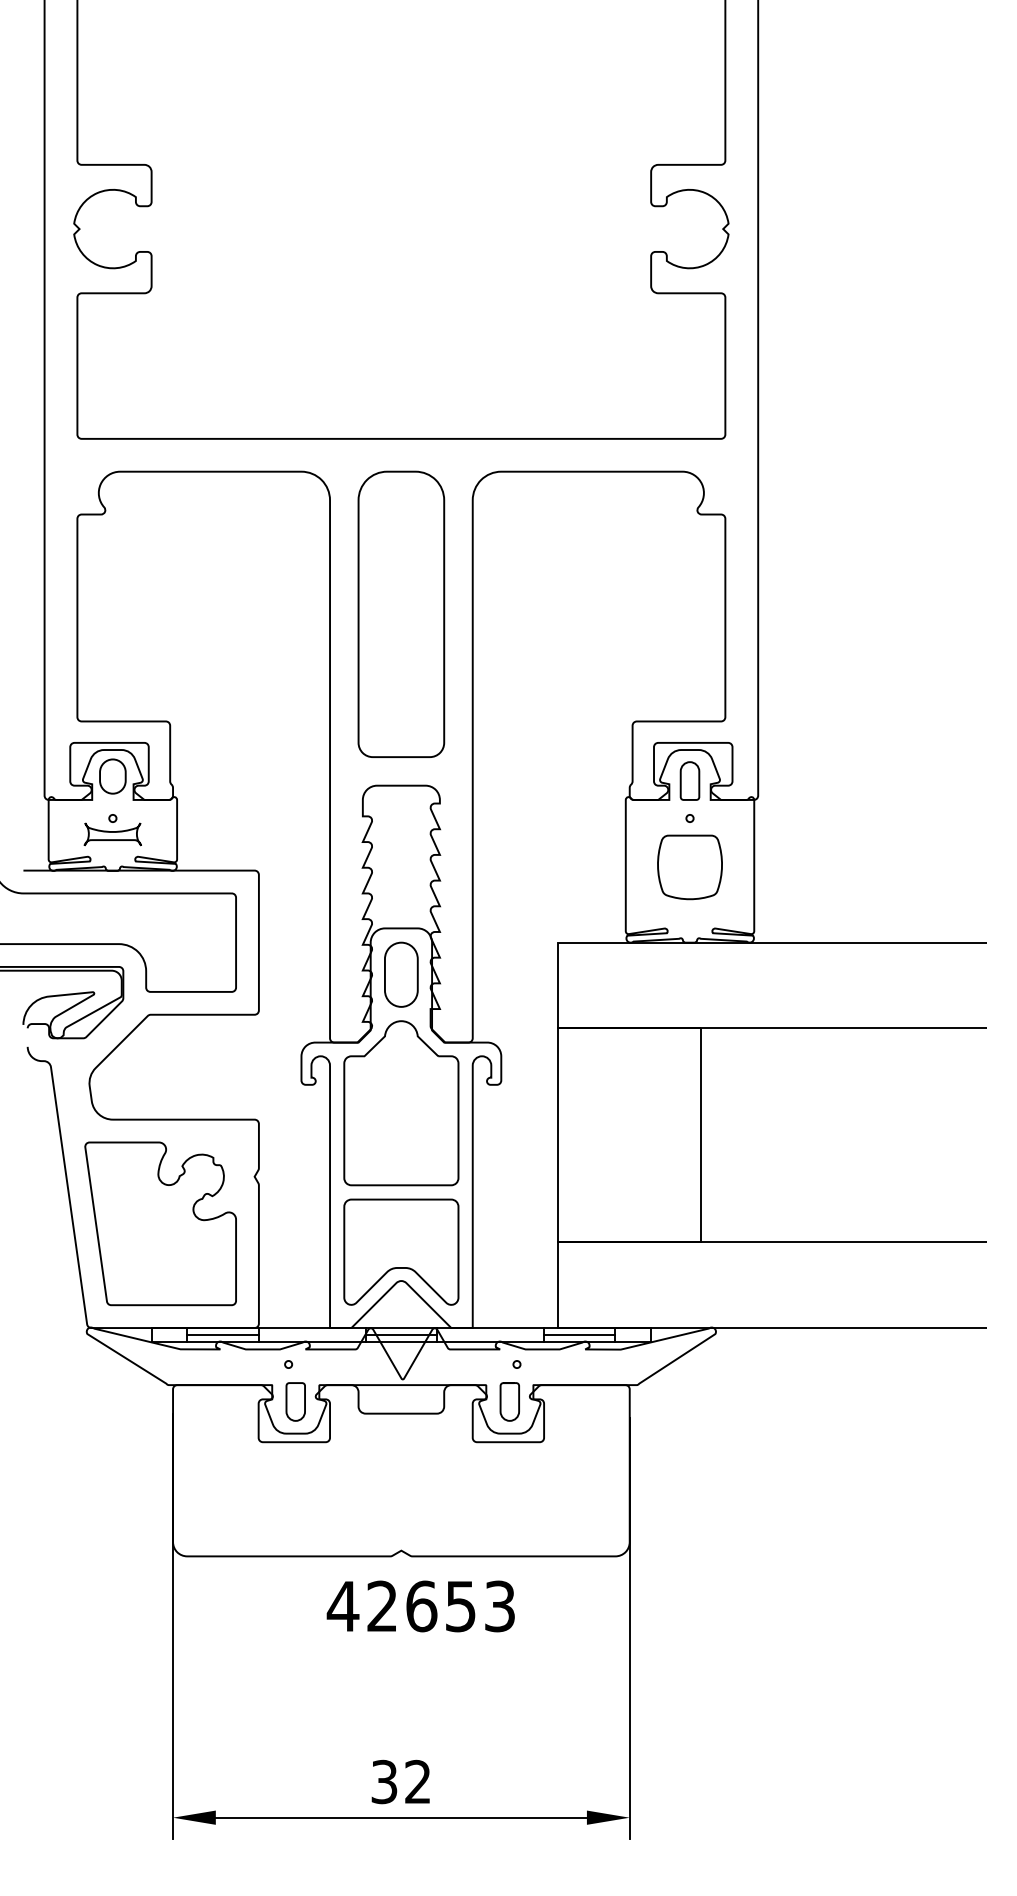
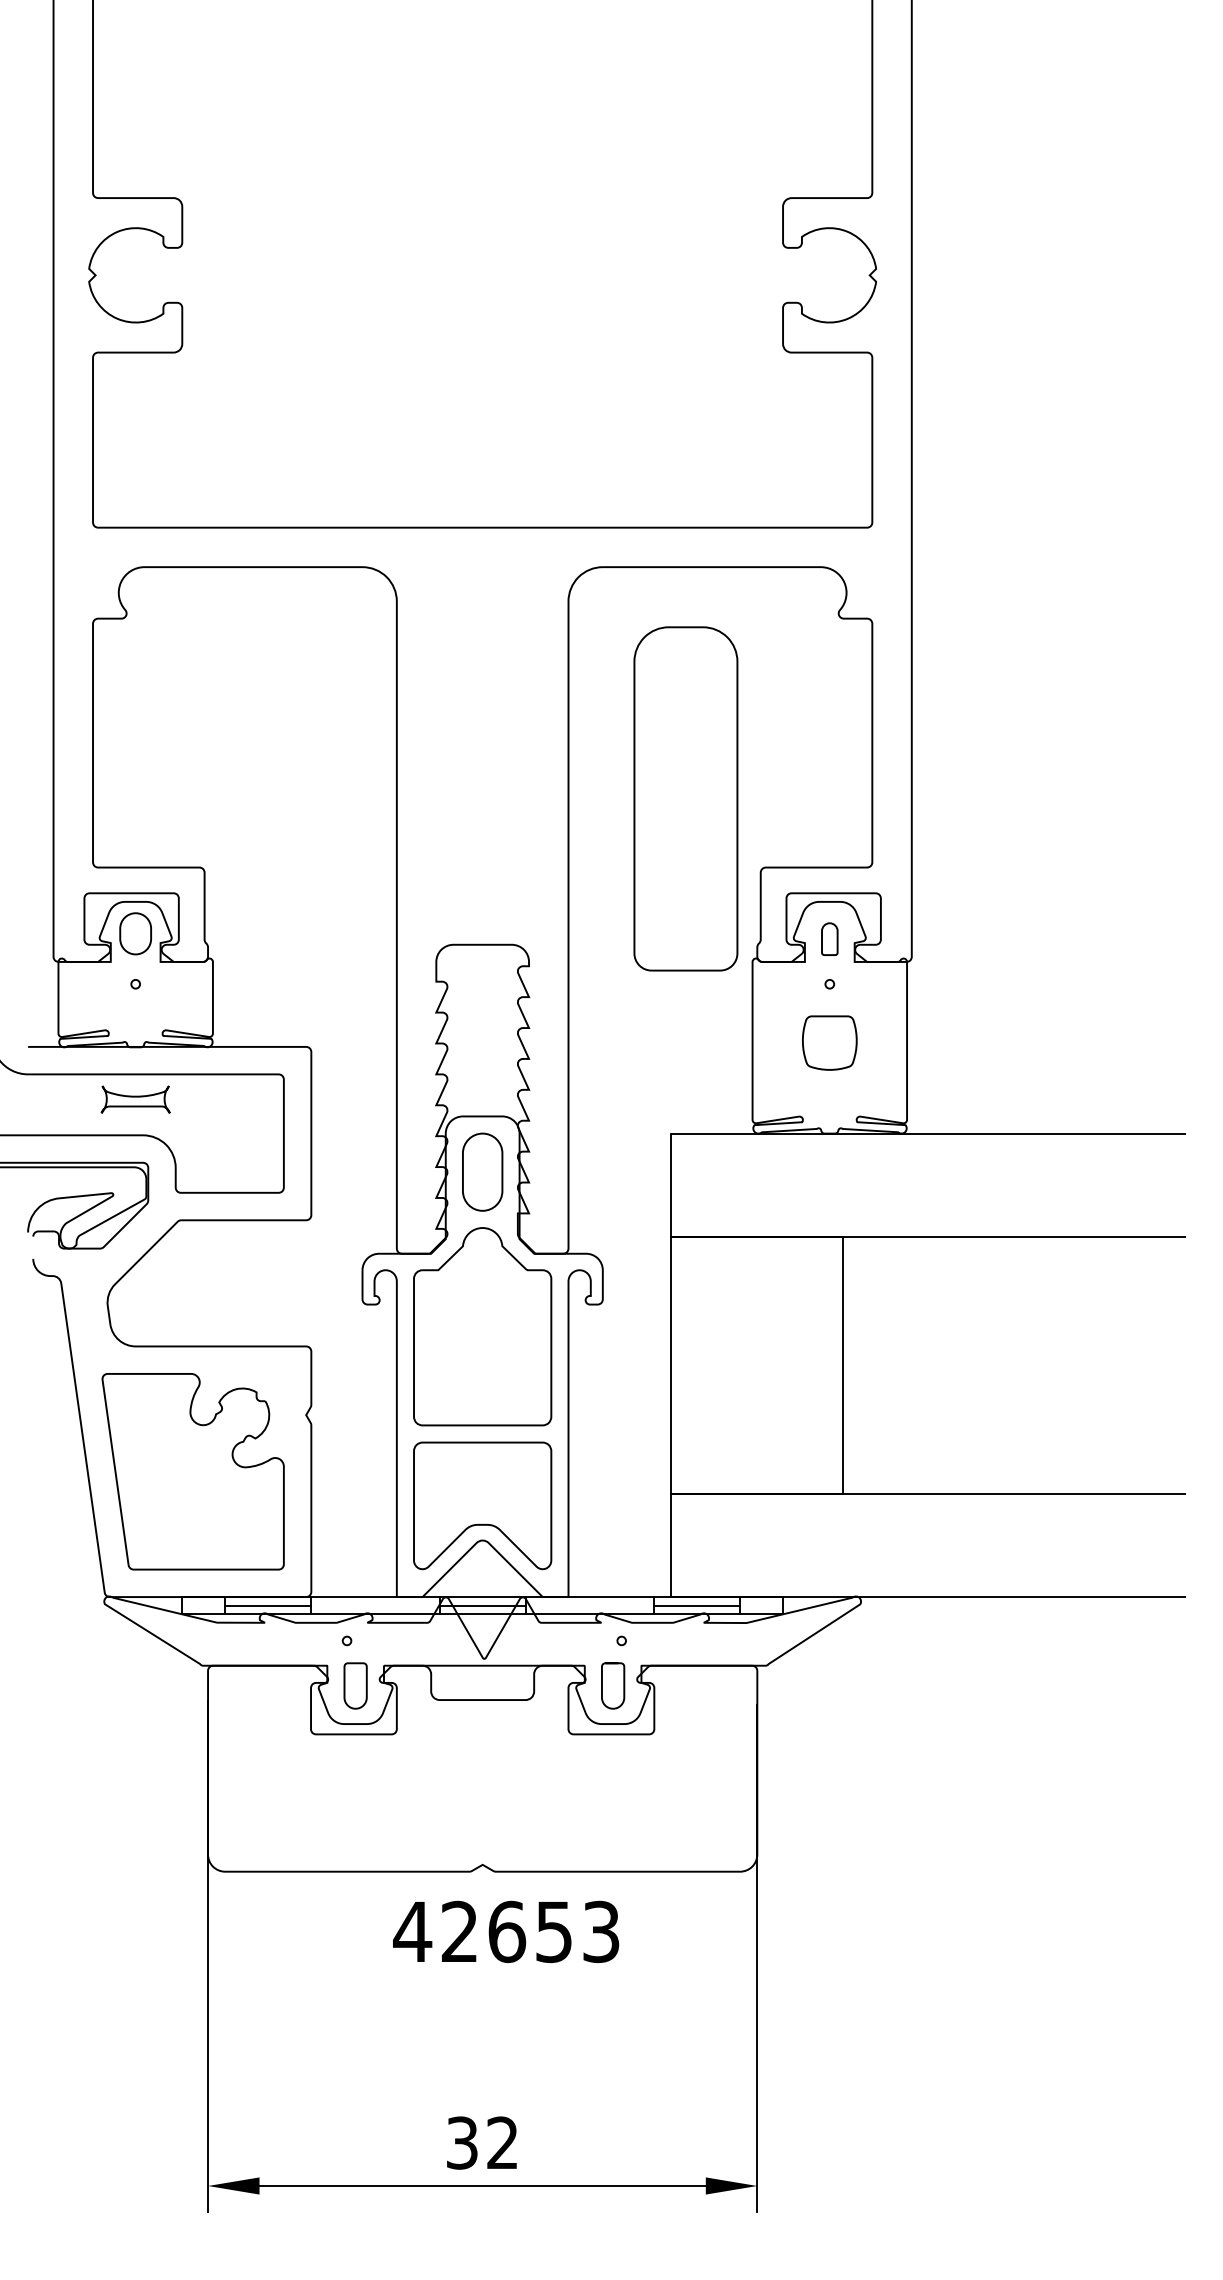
part: (401, 613) -> (686, 797), moved
part: (689, 780) -> (829, 938), size x0.7
part: (112, 834) -> (135, 1099), moved
part: (689, 867) -> (829, 1043), size x0.7

